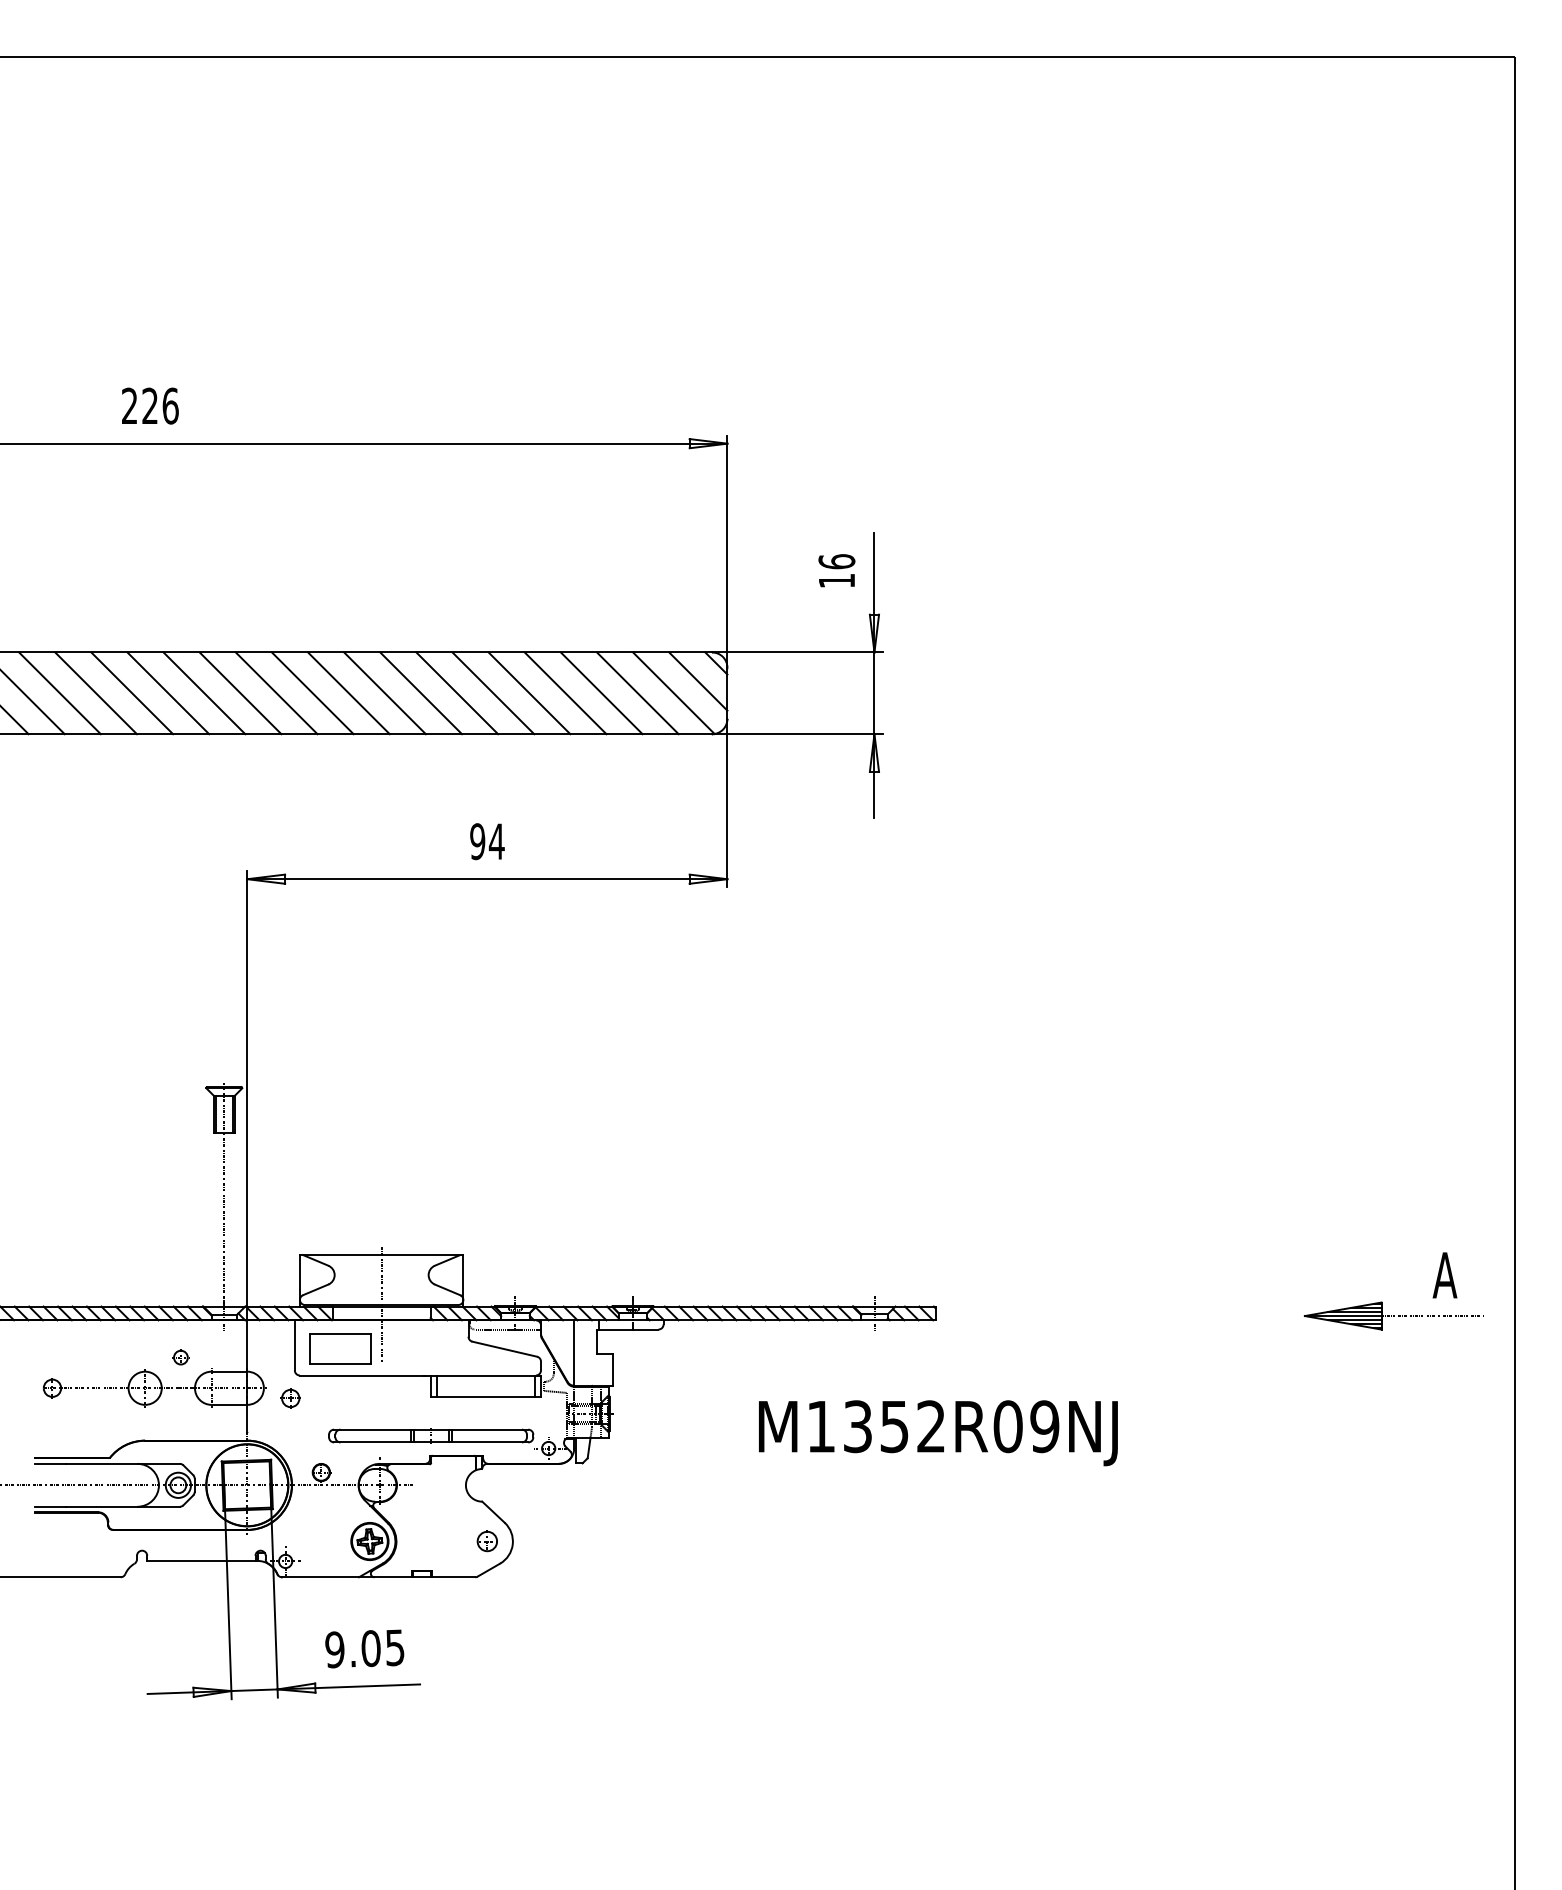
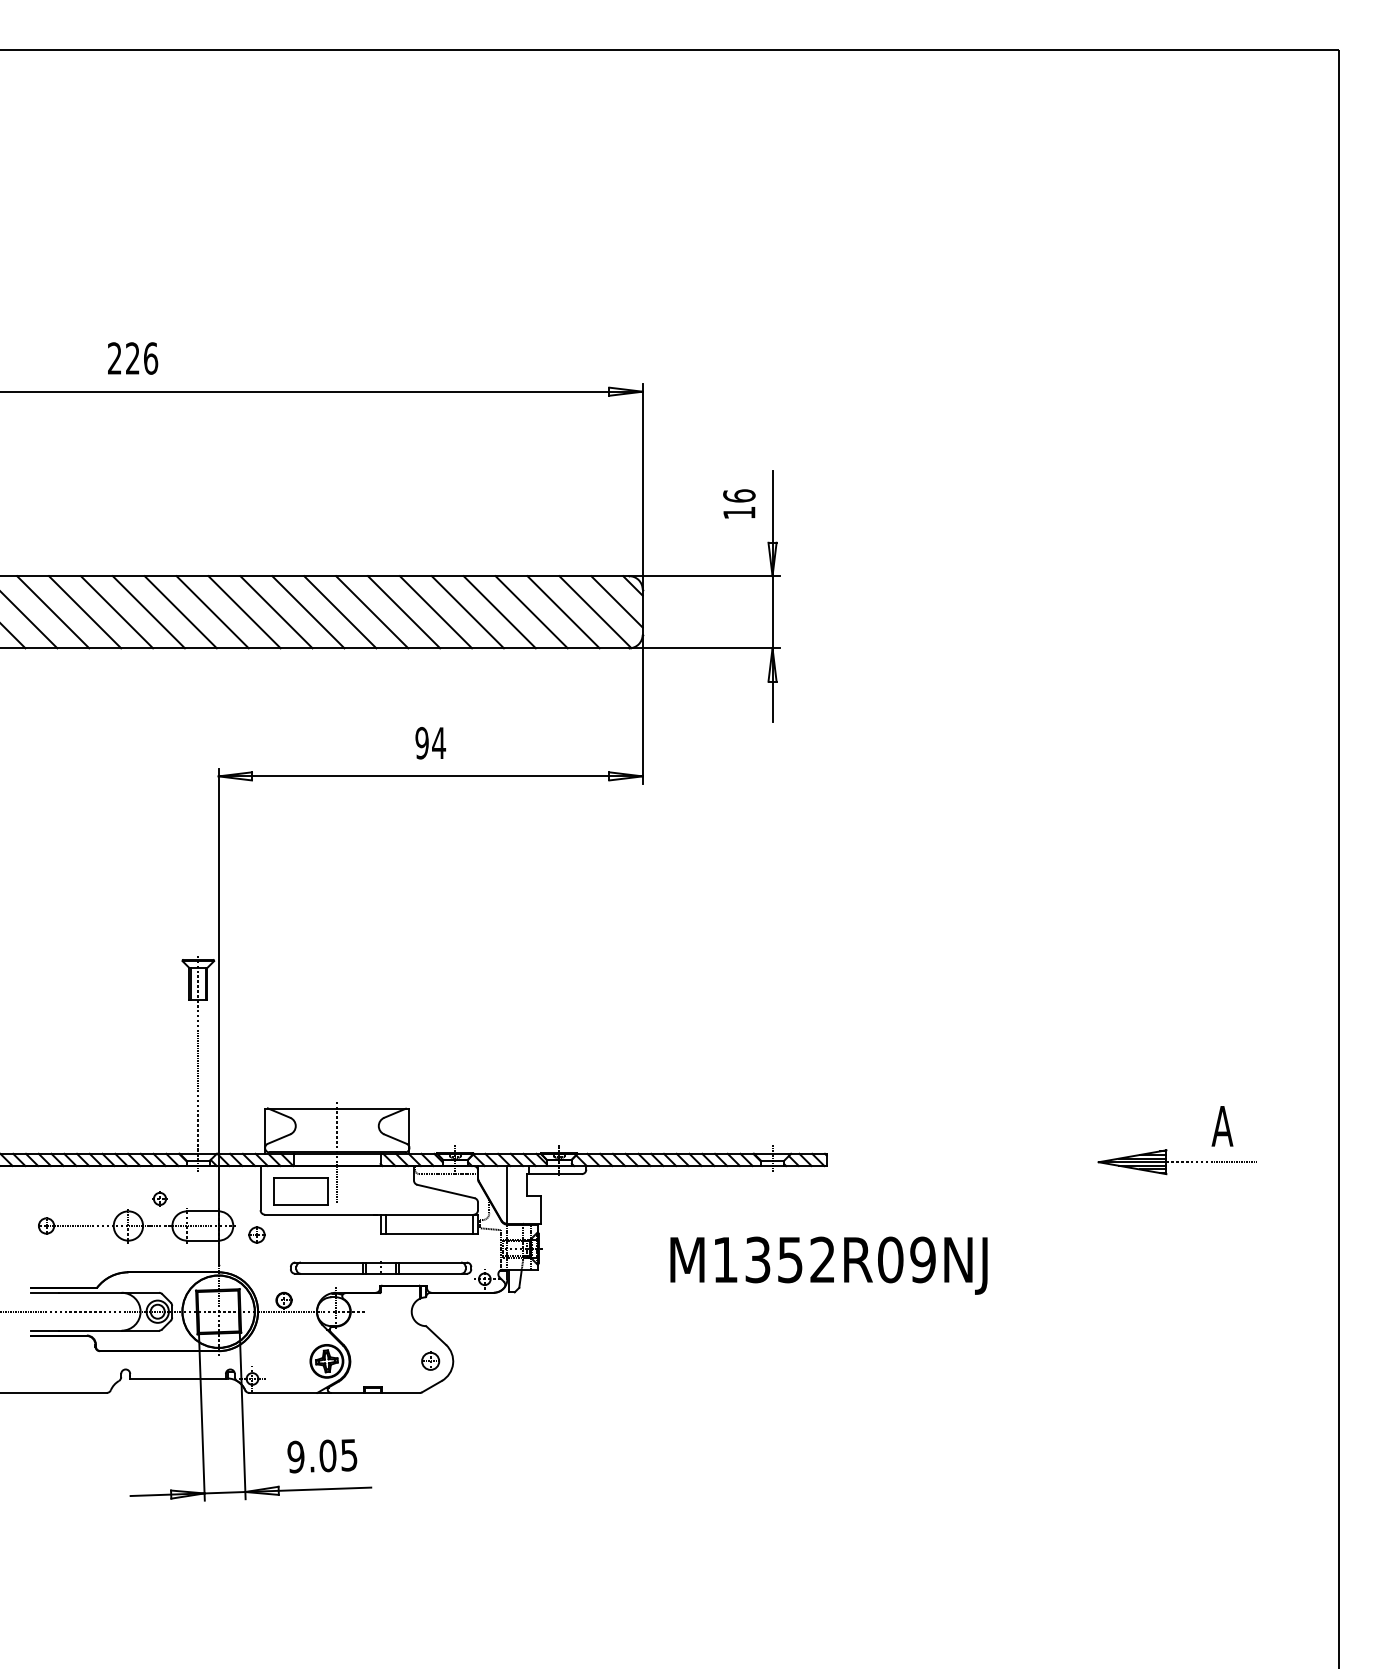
part: (1382, 1301) -> (1167, 1149), moved

